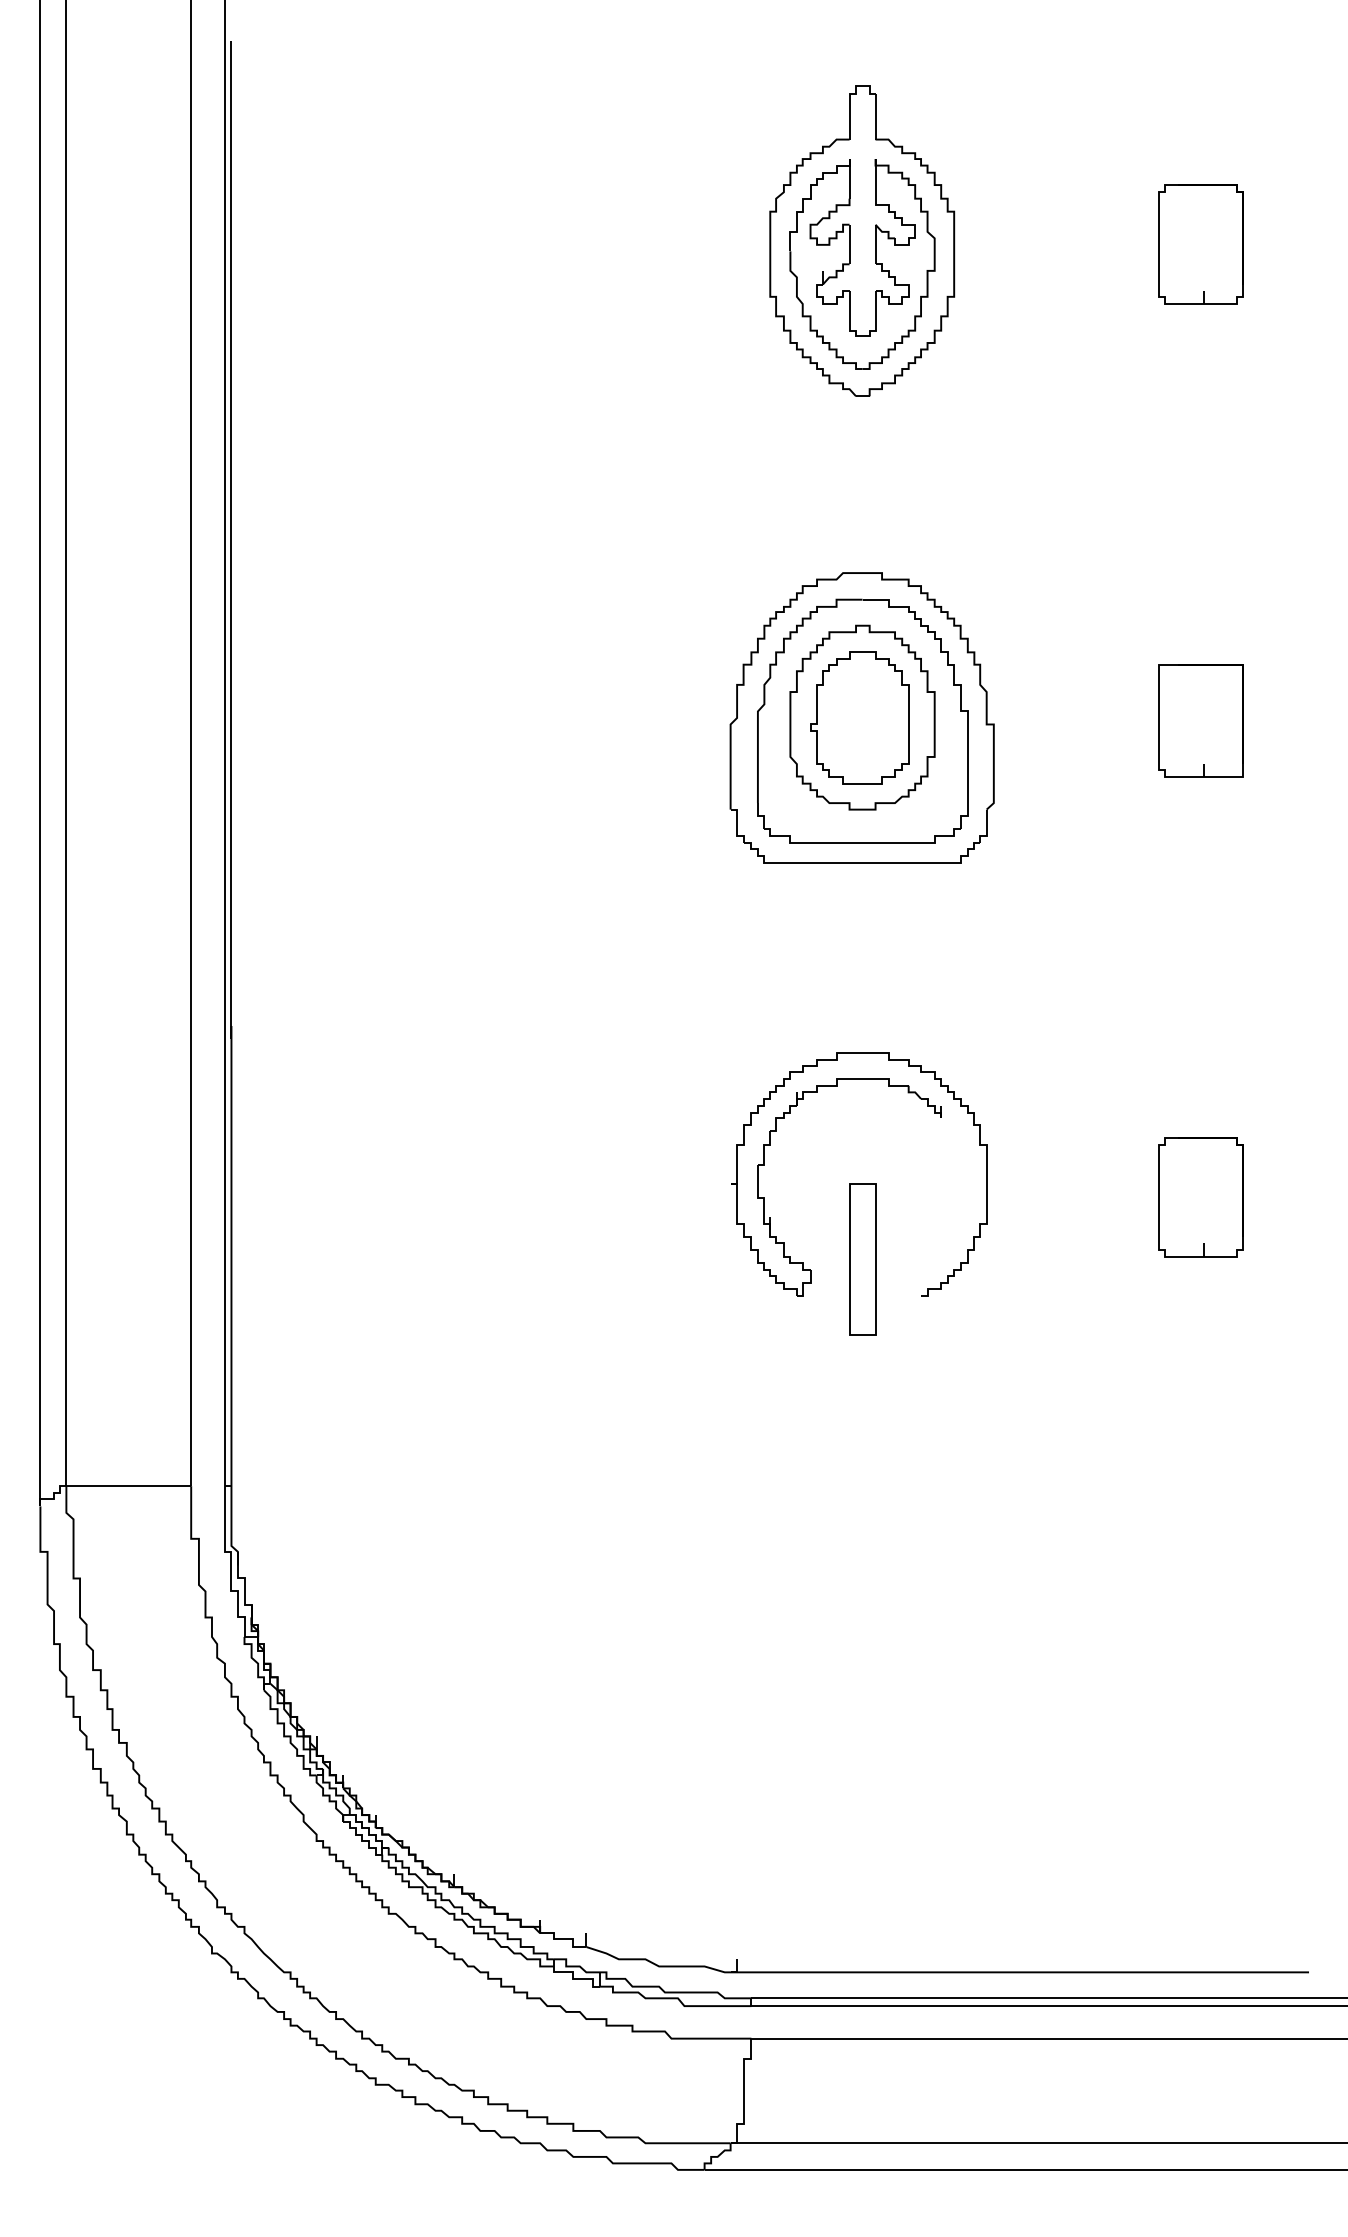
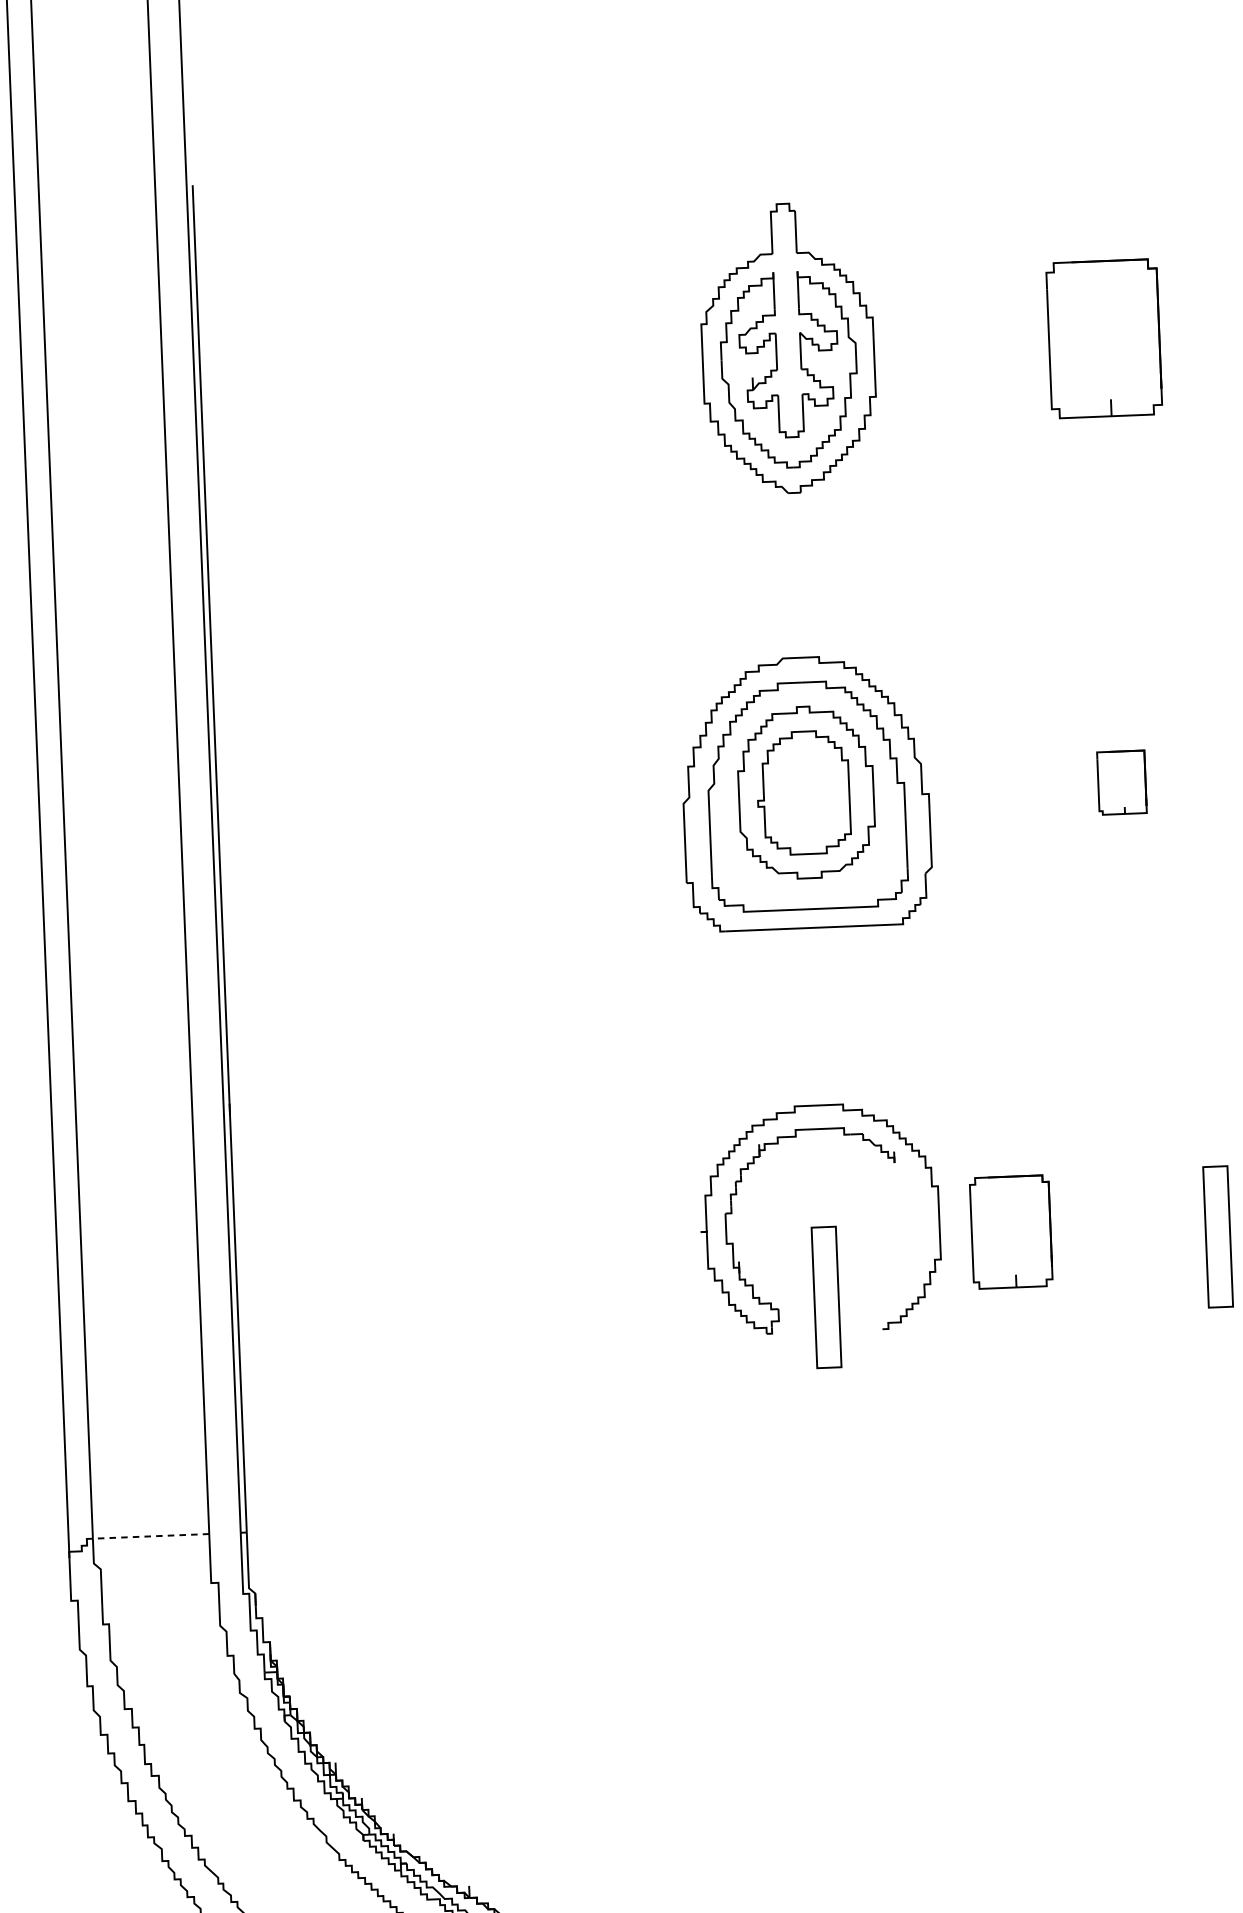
part: (1200, 244) -> (1103, 338), size x1.4
part: (1200, 720) -> (1121, 782), size x0.6
part: (1200, 1197) -> (1010, 1232), moved
part: (1284, 1211) -> (1218, 1237), added
line: (128, 1486) -> (150, 1536), solid -> dashed

